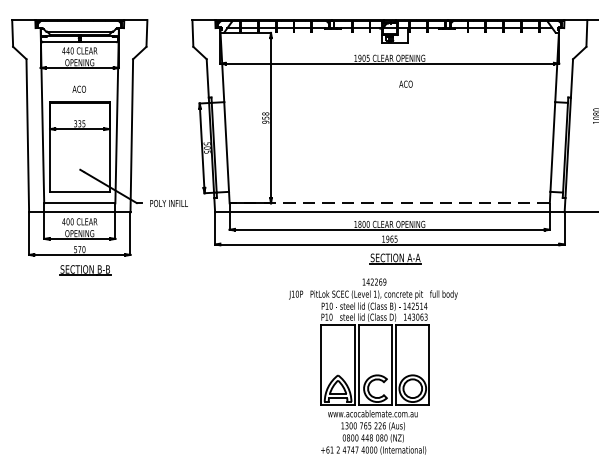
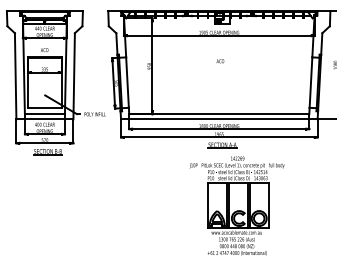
text: (406, 84) -> (220, 61), moved
line: (388, 203) -> (218, 114), dashed -> solid
part: (372, 365) -> (236, 205), moved

